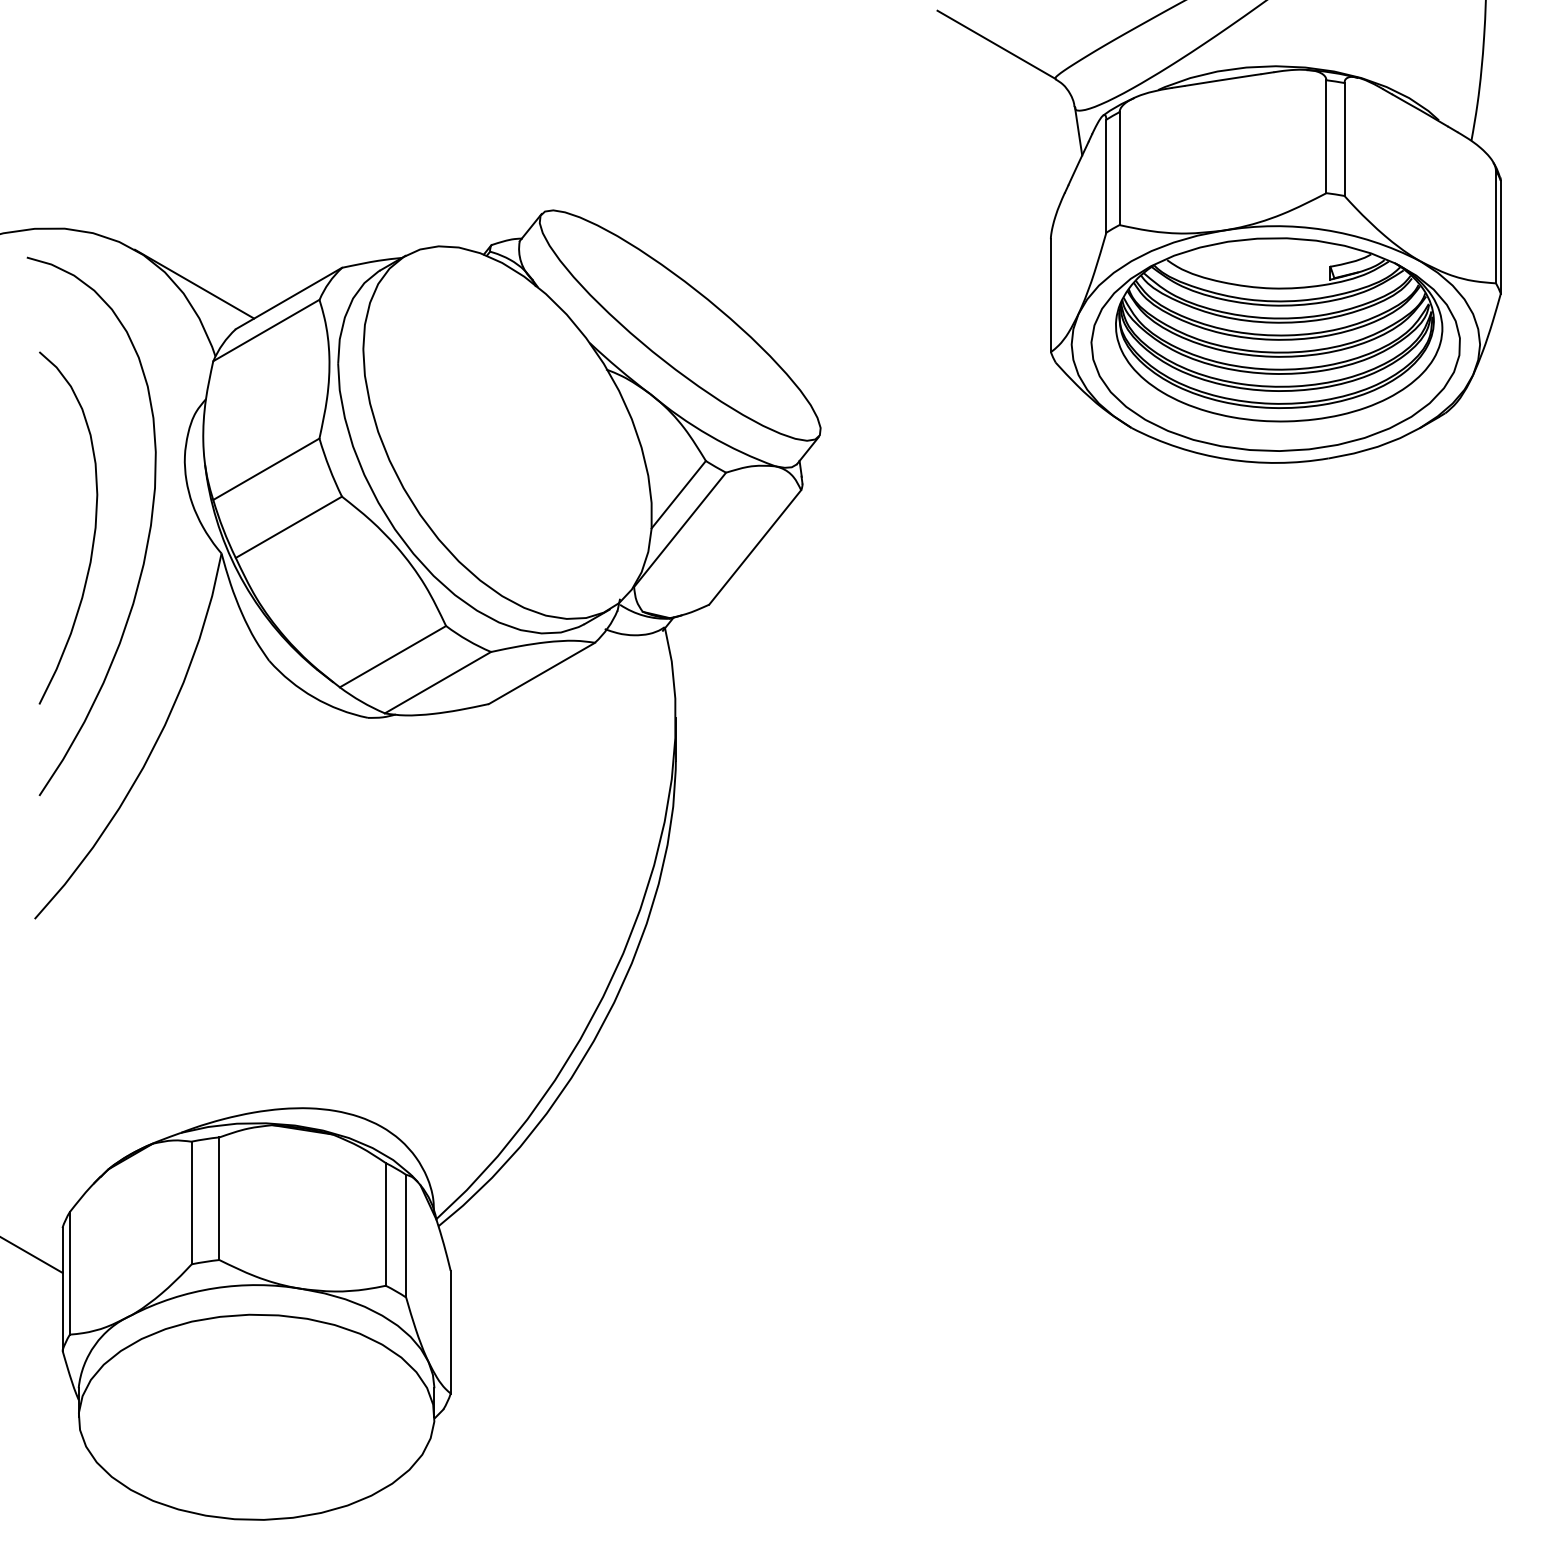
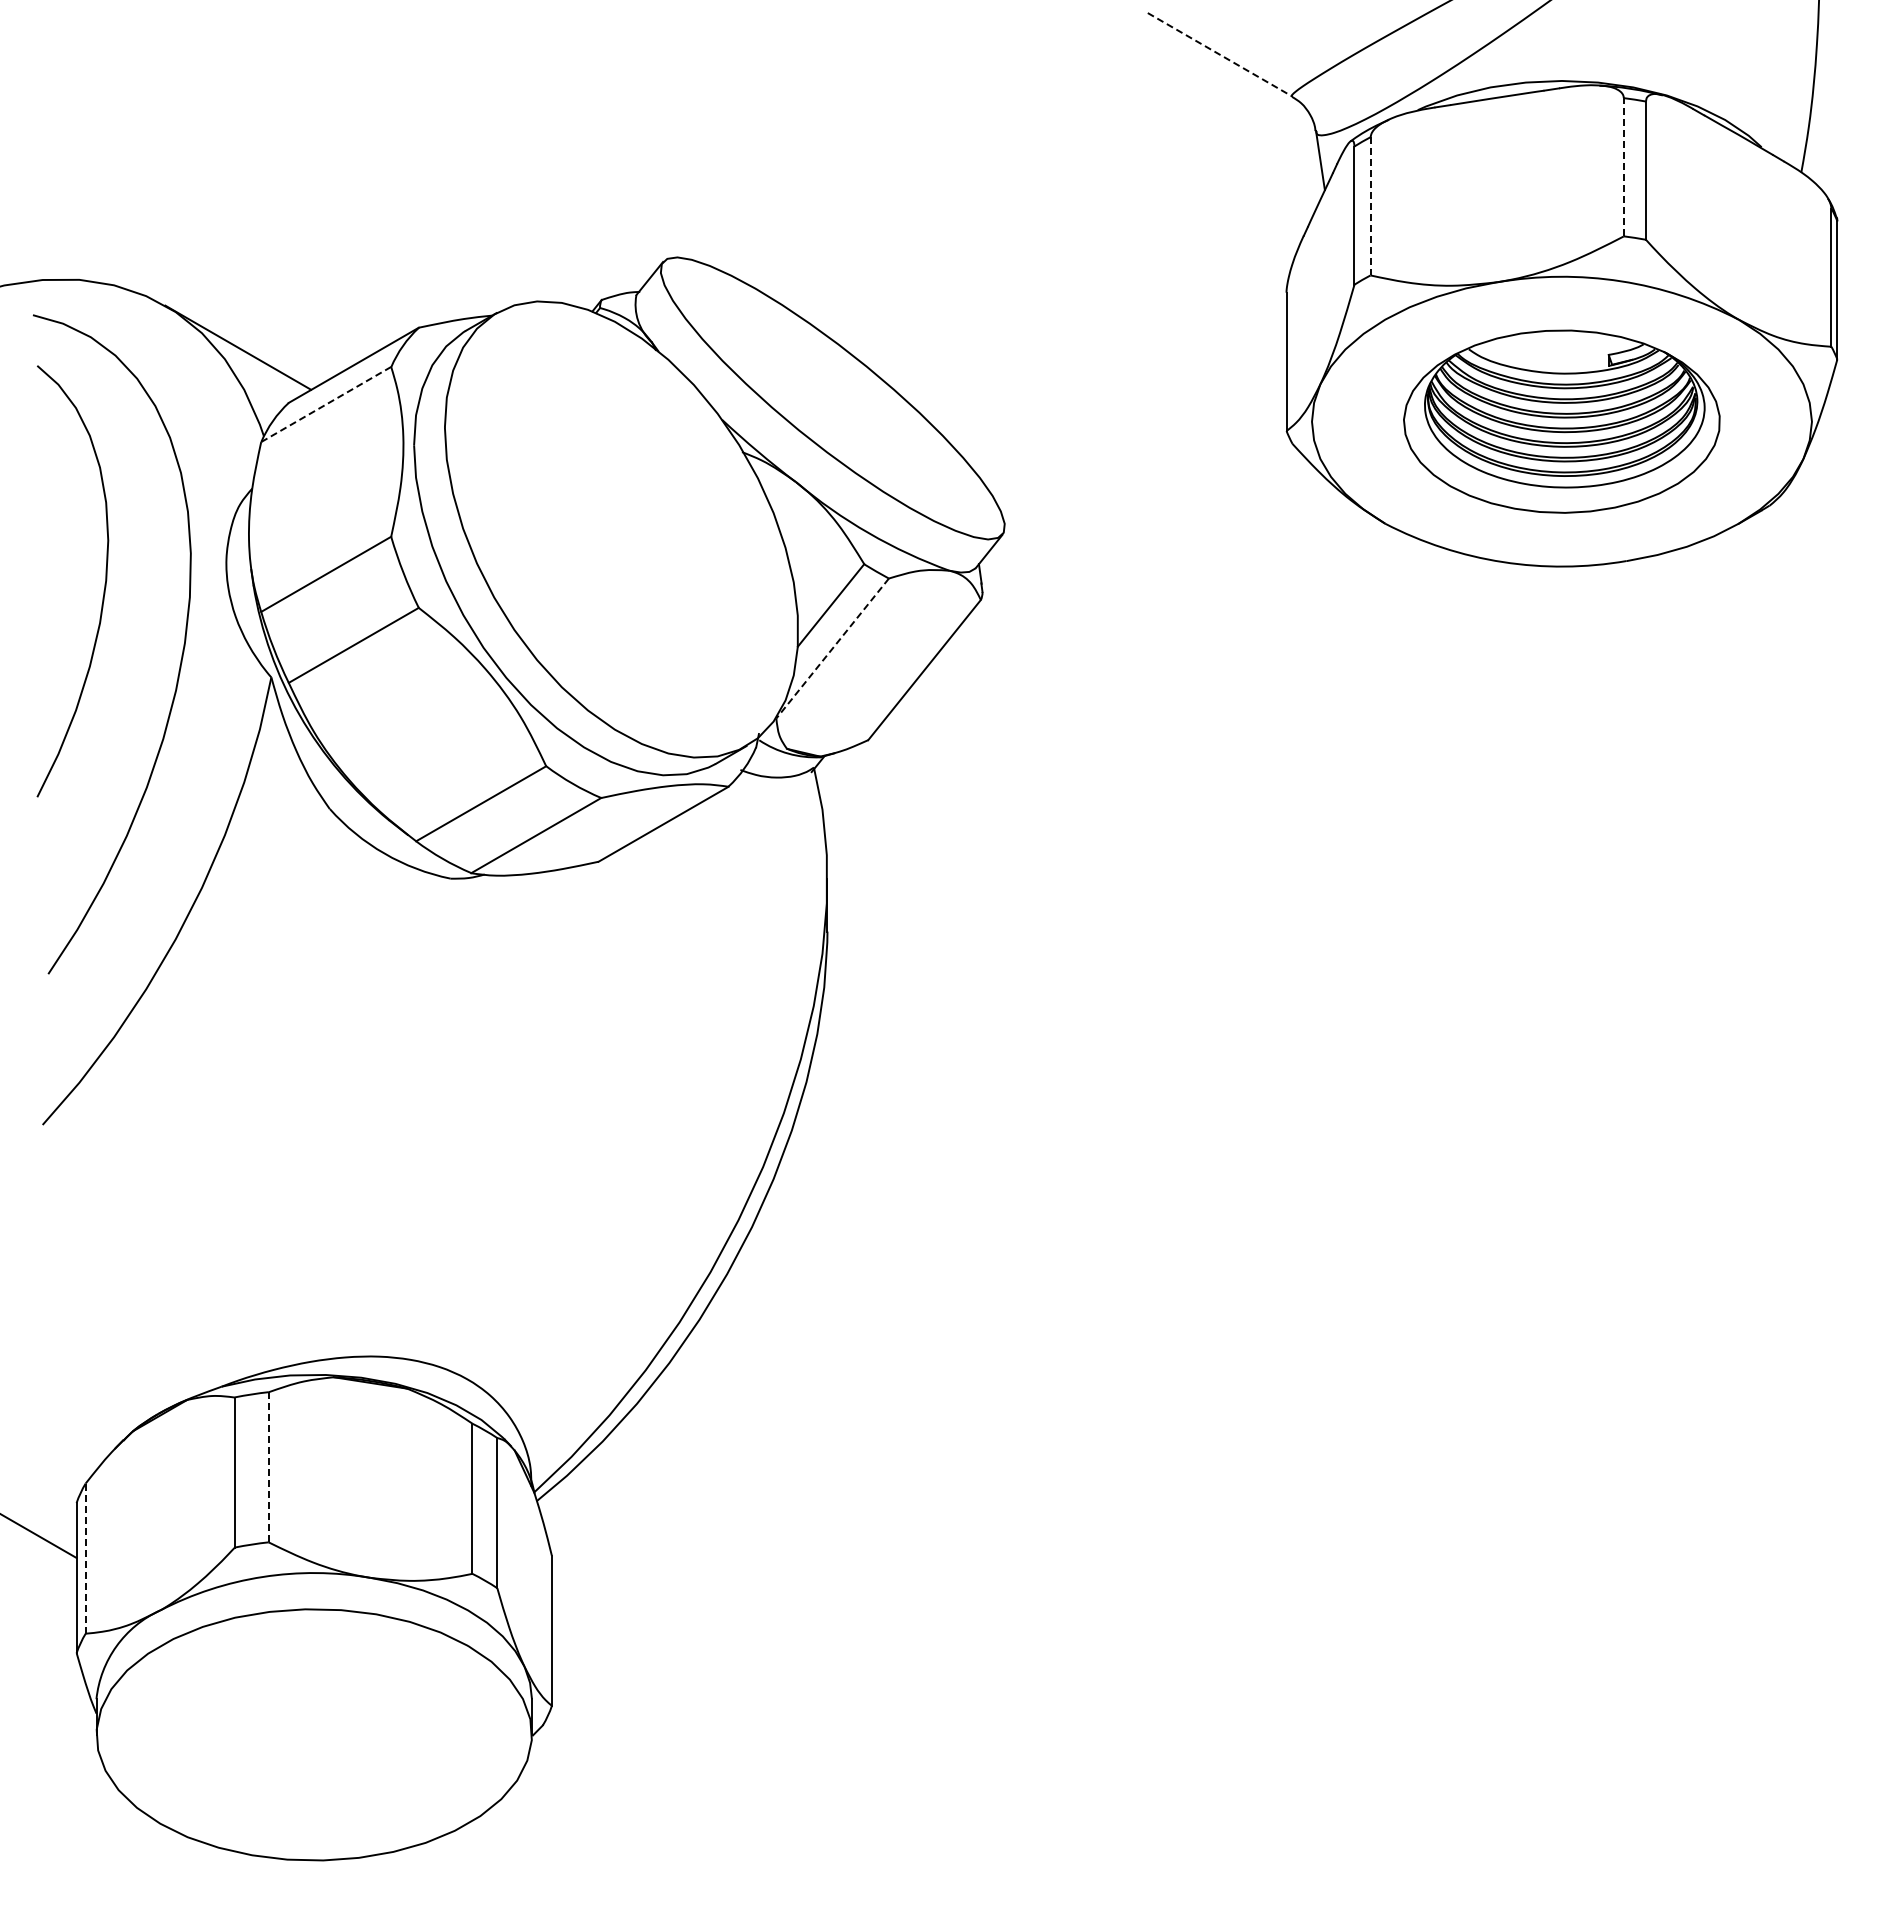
line: (996, 44) -> (1220, 54), solid -> dashed
line: (1326, 136) -> (1623, 166), solid -> dashed
line: (1119, 168) -> (1370, 206), solid -> dashed
line: (265, 330) -> (325, 404), solid -> dashed
part: (1275, 344) -> (1561, 421), size x0.7
curve: (94, 529) -> (104, 583), moved
line: (679, 529) -> (832, 648), solid -> dashed
line: (219, 1198) -> (268, 1467), solid -> dashed
line: (69, 1274) -> (85, 1559), solid -> dashed

